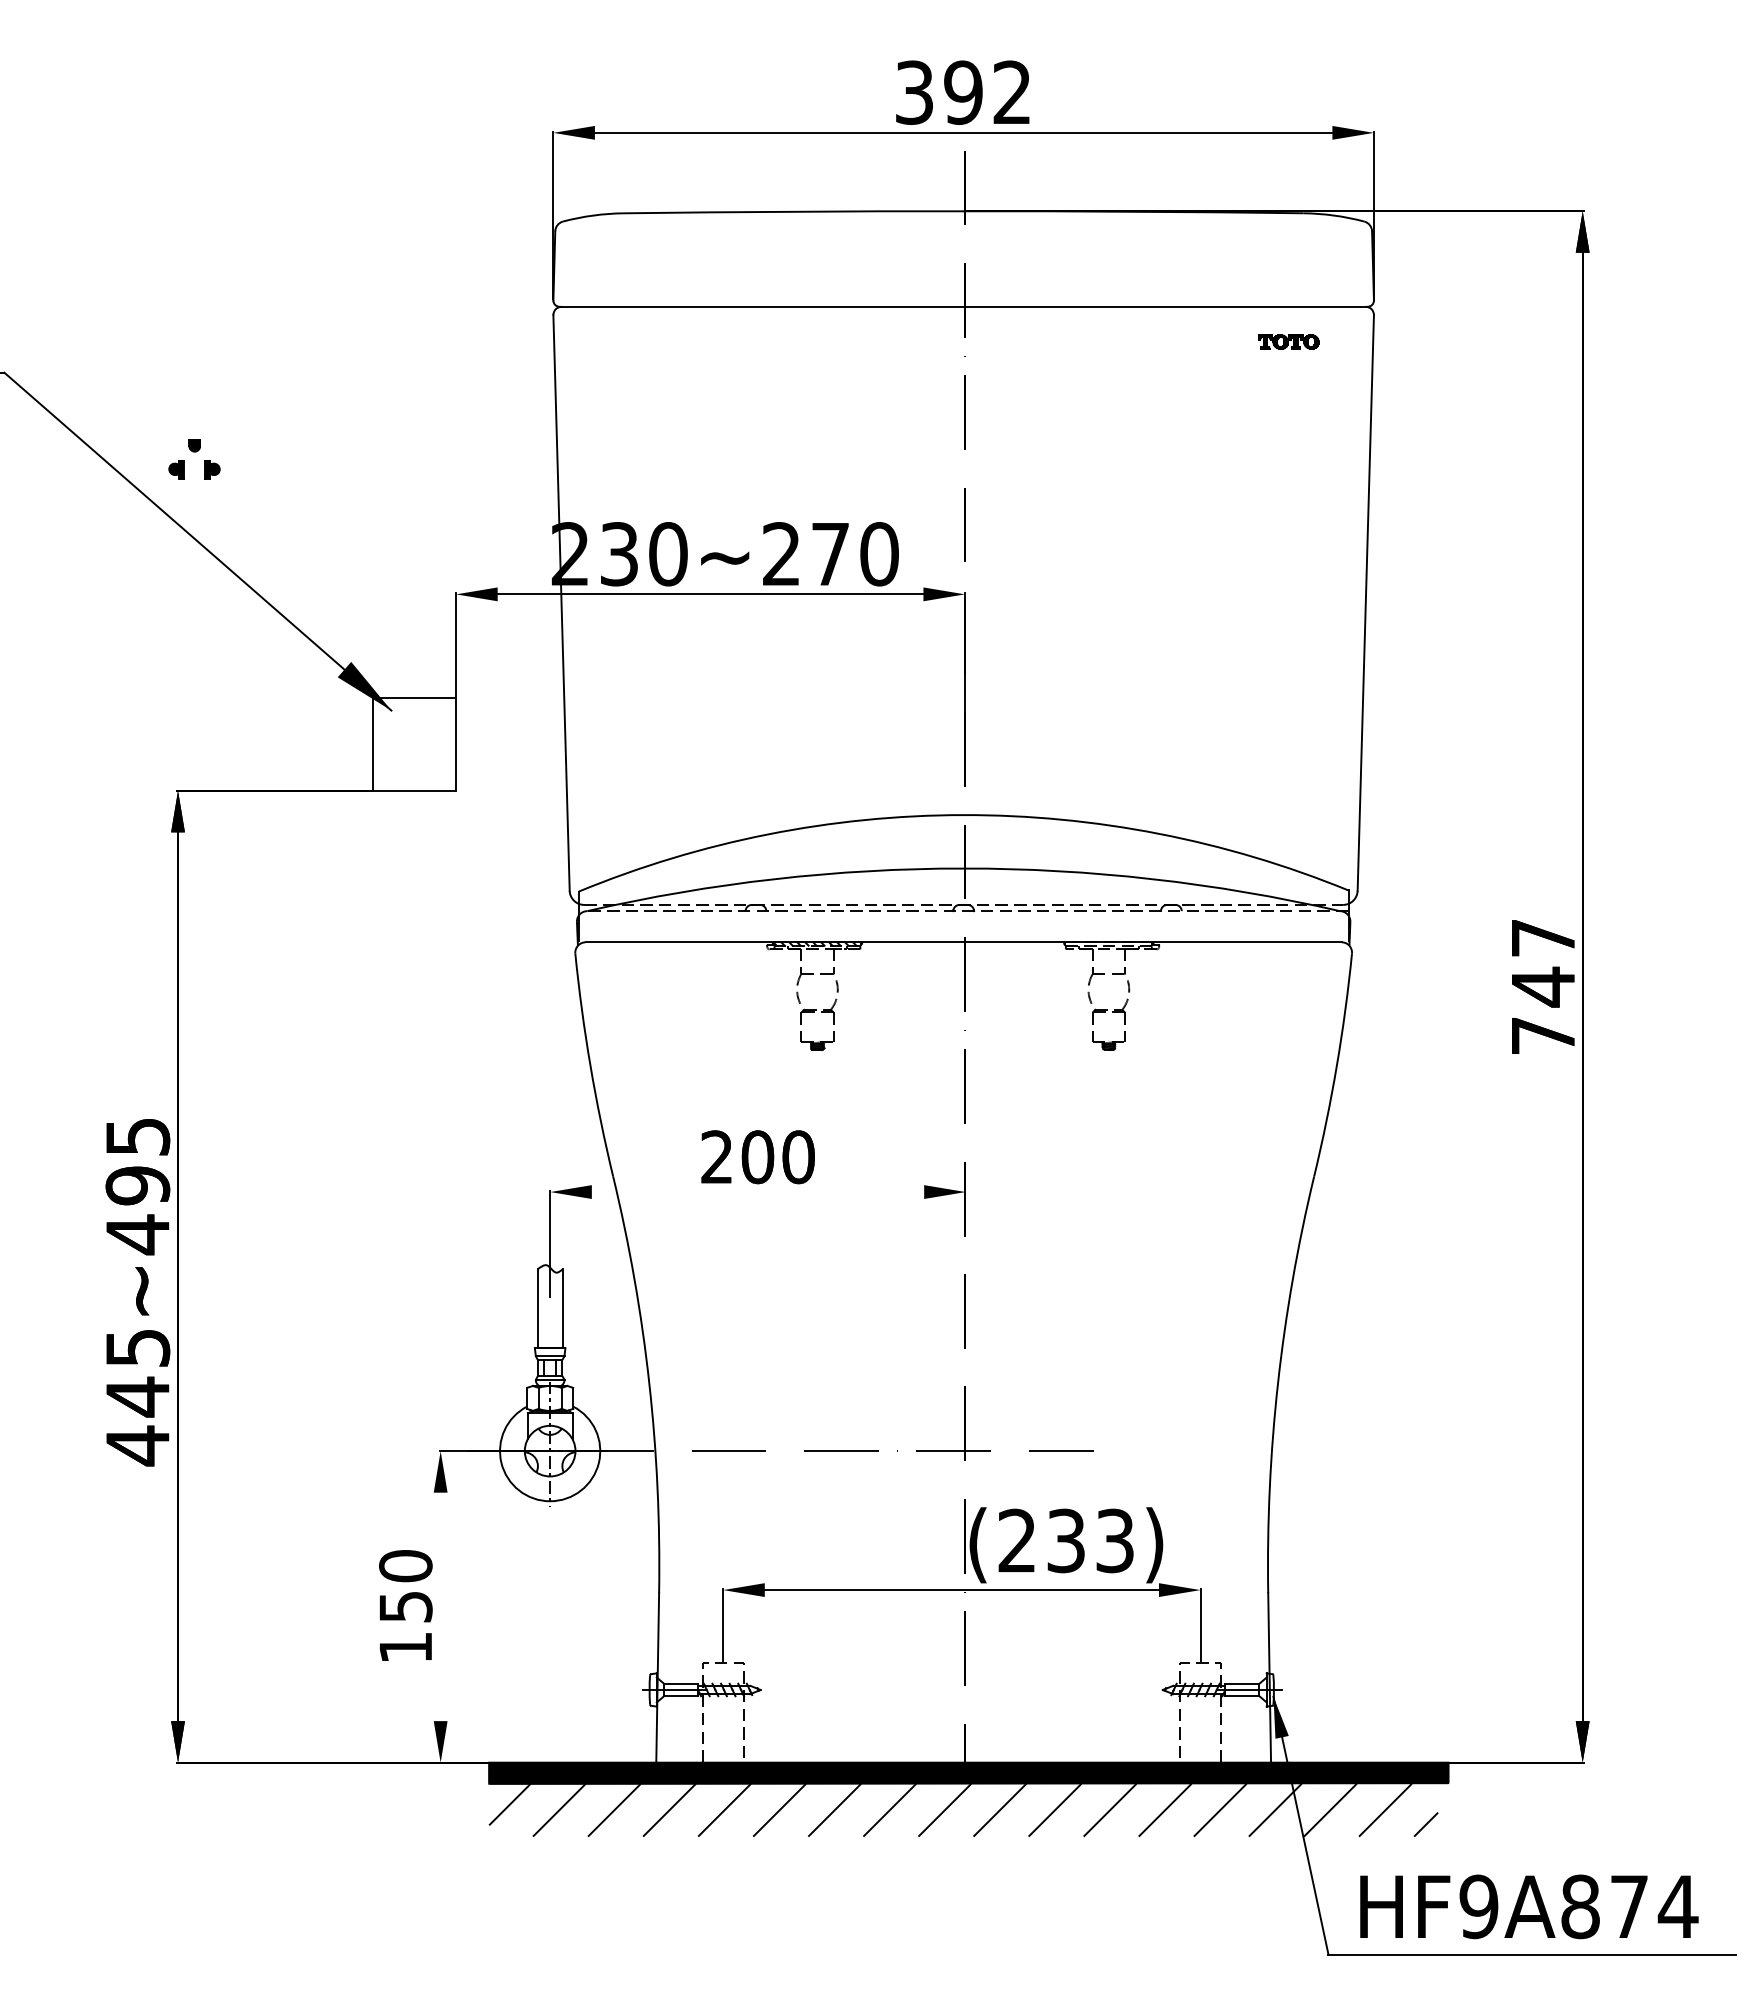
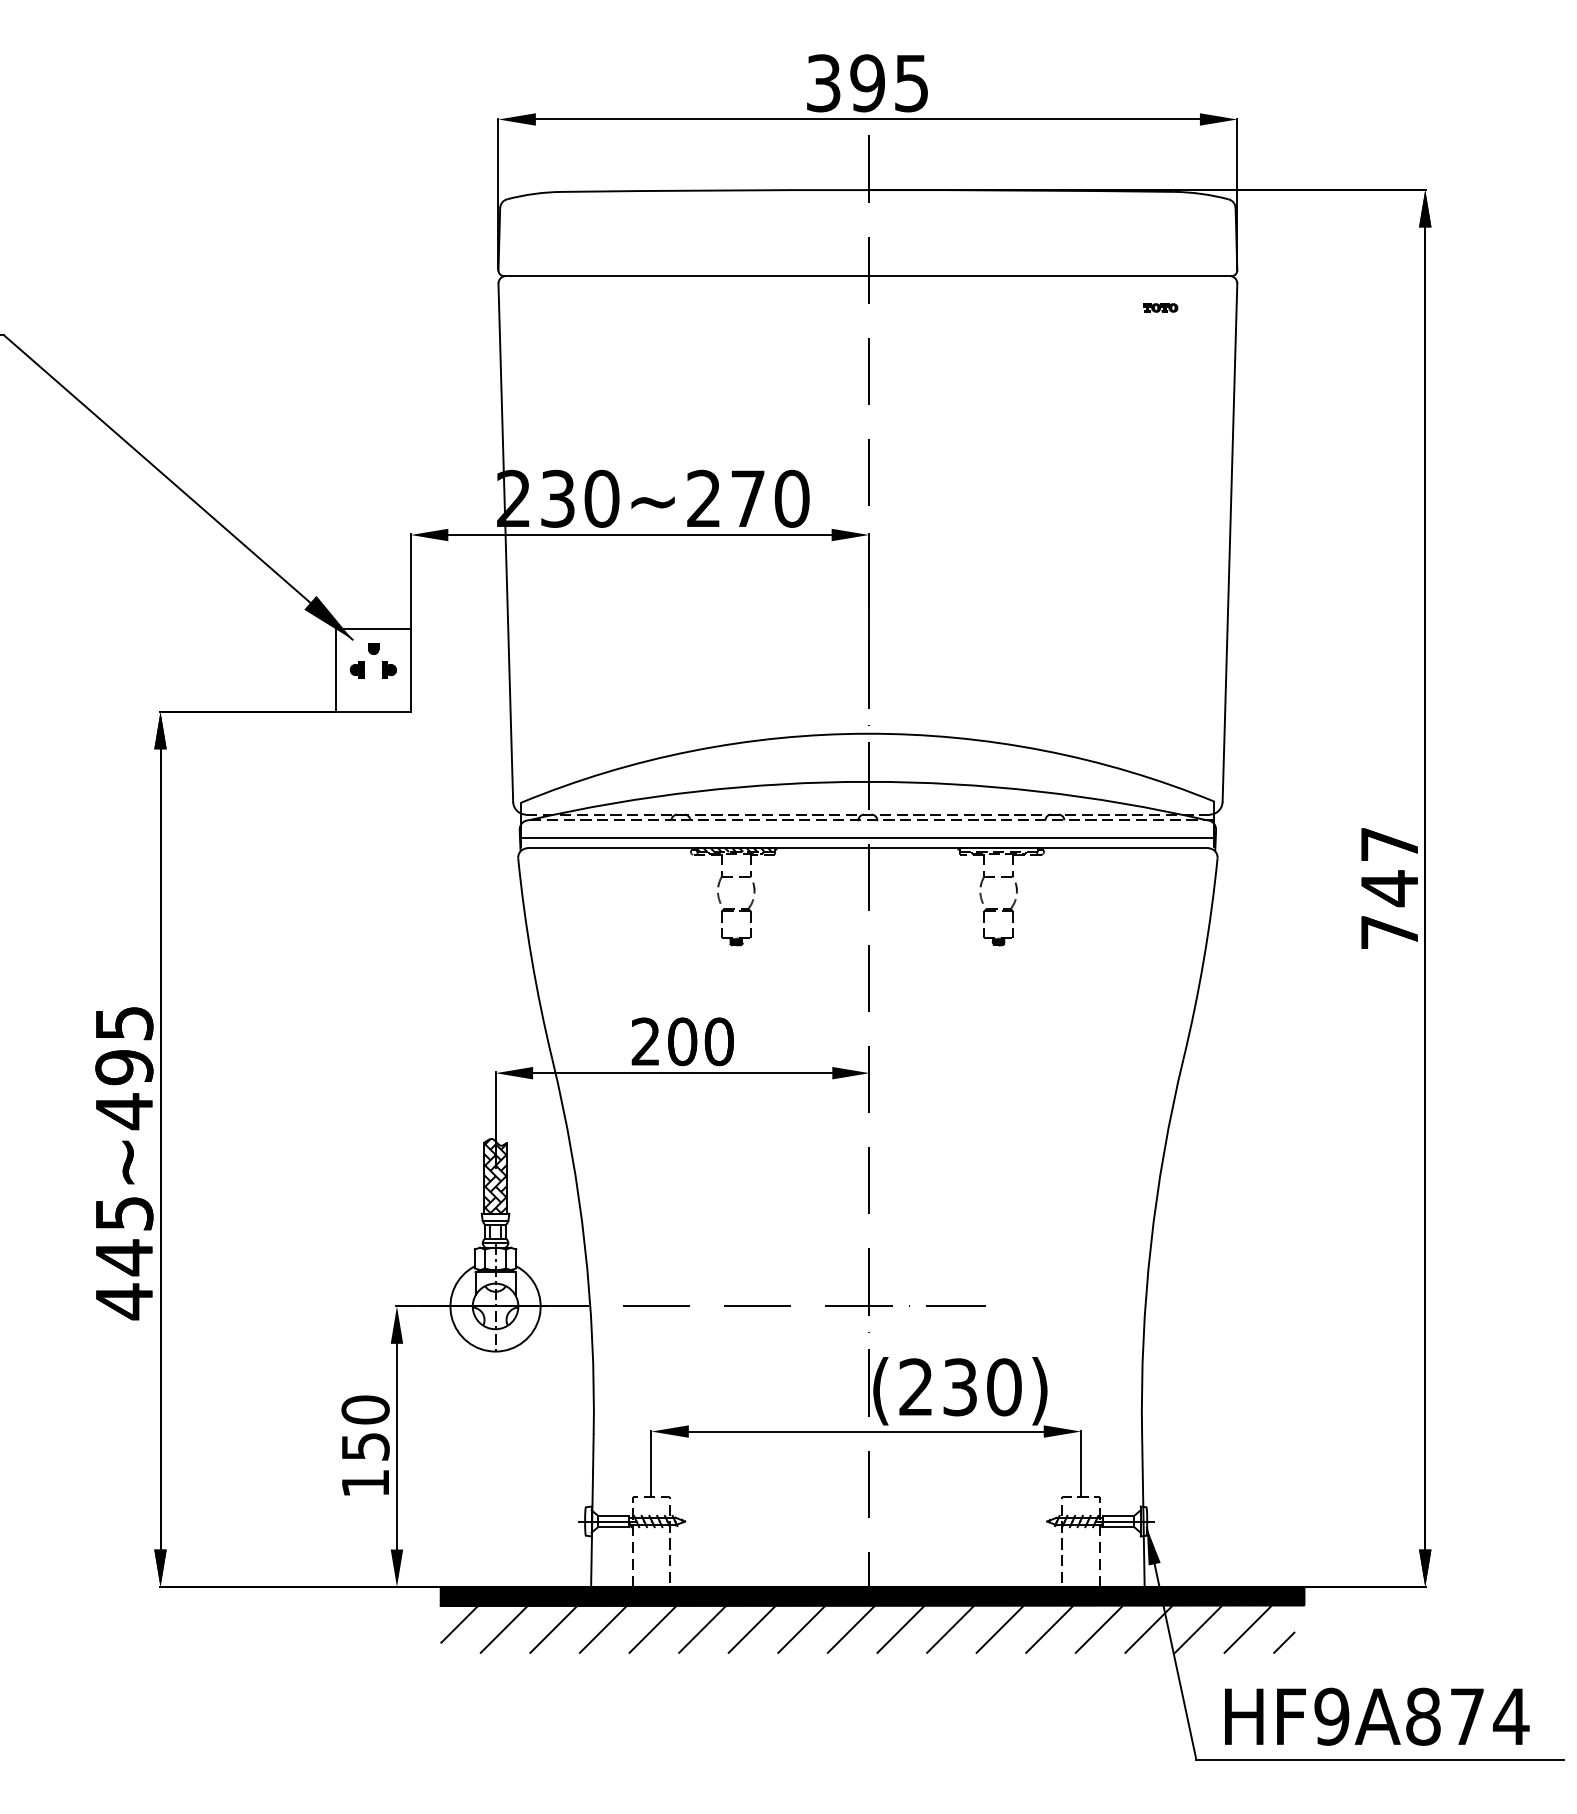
text: (1011, 92) -> (910, 83), 392 -> 395
part: (1288, 342) -> (1160, 308), size x0.62
part: (194, 452) -> (373, 654), moved
line: (963, 930) -> (867, 837), added
line: (757, 1192) -> (682, 1073), added
hatch: (549, 1306) -> (494, 1176), added
text: (1115, 1540) -> (1004, 1386), (233) -> (230)
line: (440, 1606) -> (396, 1446), added

